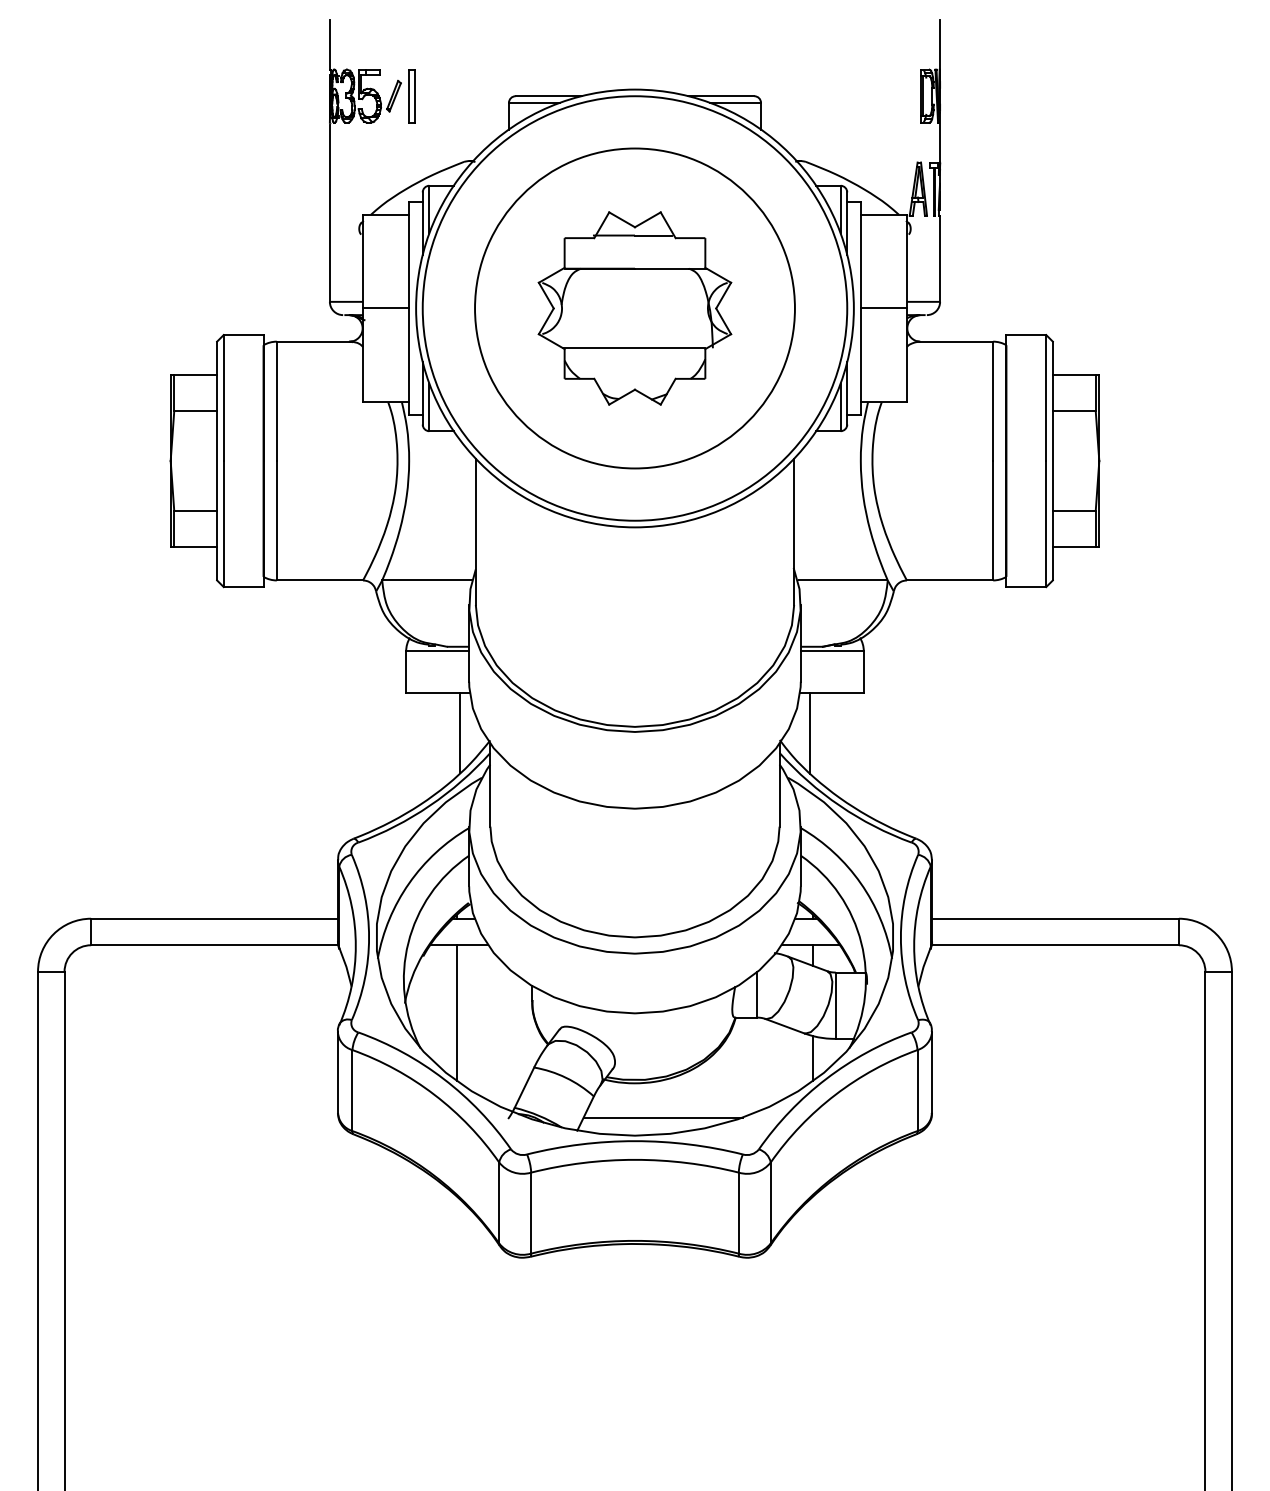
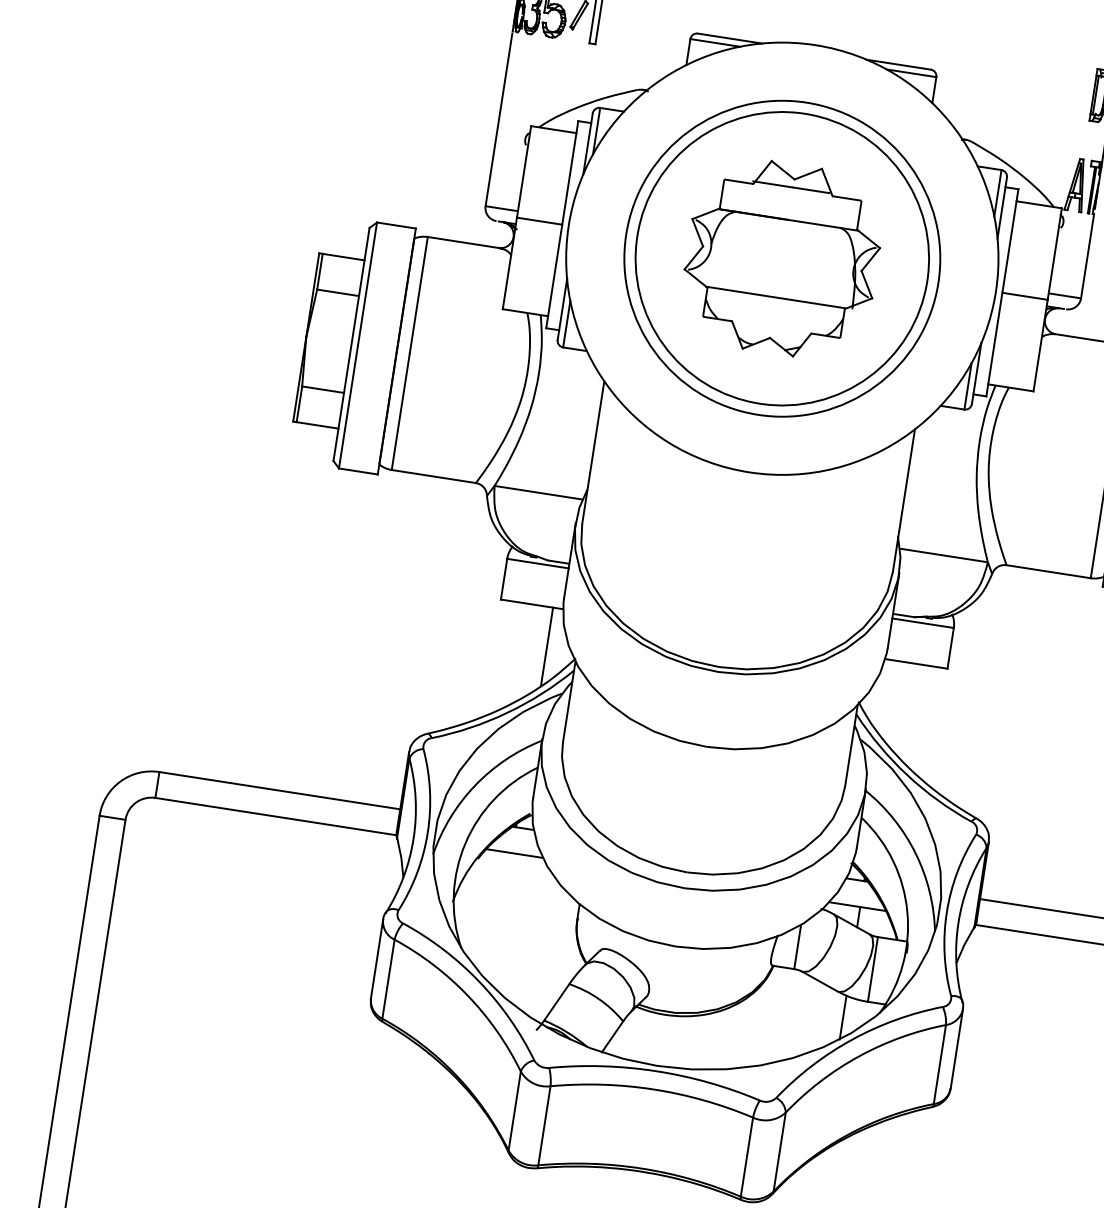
circle: (634, 308) -> (781, 258), size x0.7
line: (810, 733) -> (889, 699), removed
line: (456, 1013) -> (501, 919), removed
line: (662, 1117) -> (686, 1052), removed

